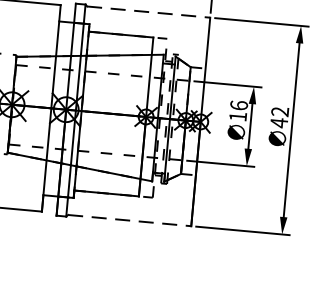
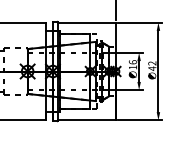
line: (149, 11) -> (87, 22), dashed -> solid
line: (130, 221) -> (87, 120), dashed -> solid

